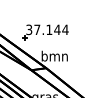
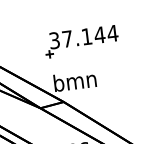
part: (45, 32) -> (81, 41), moved

